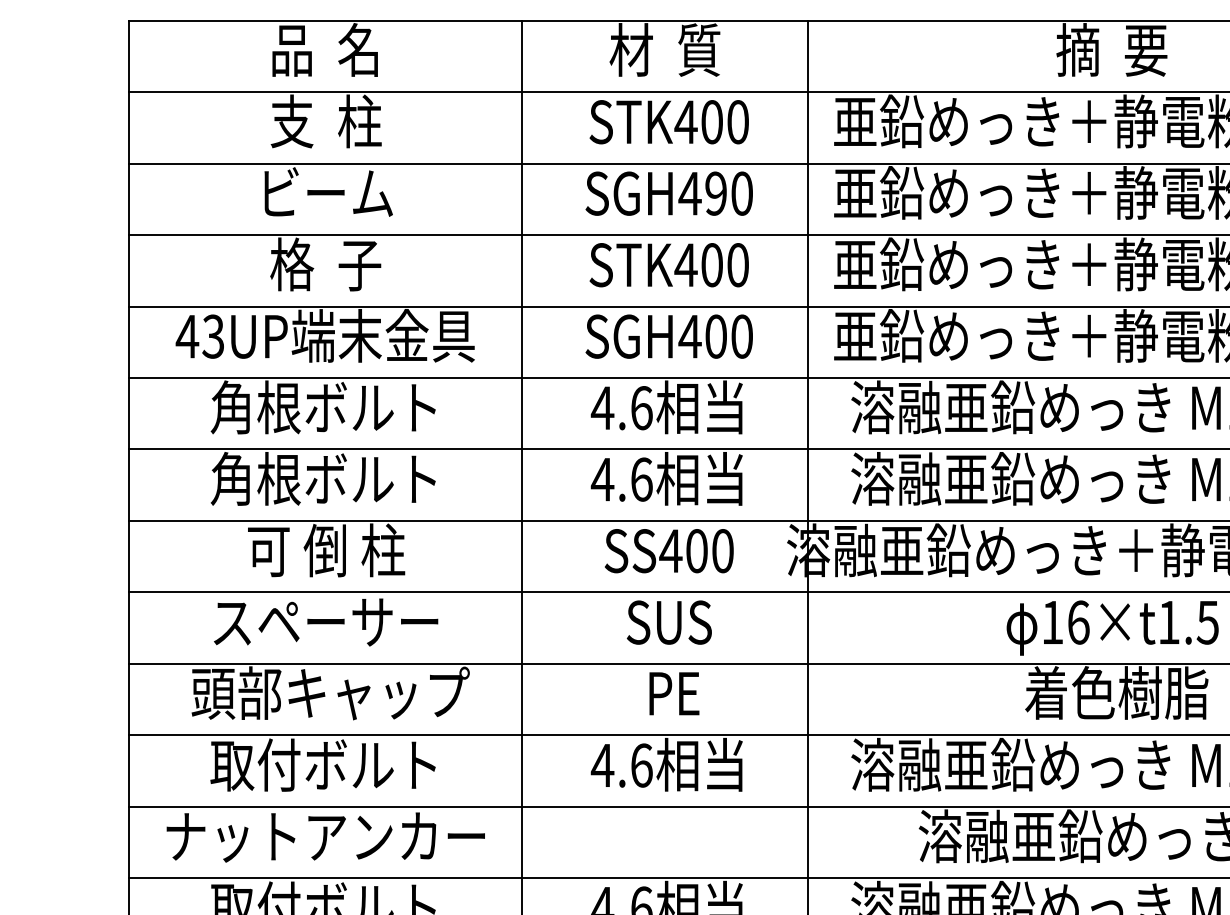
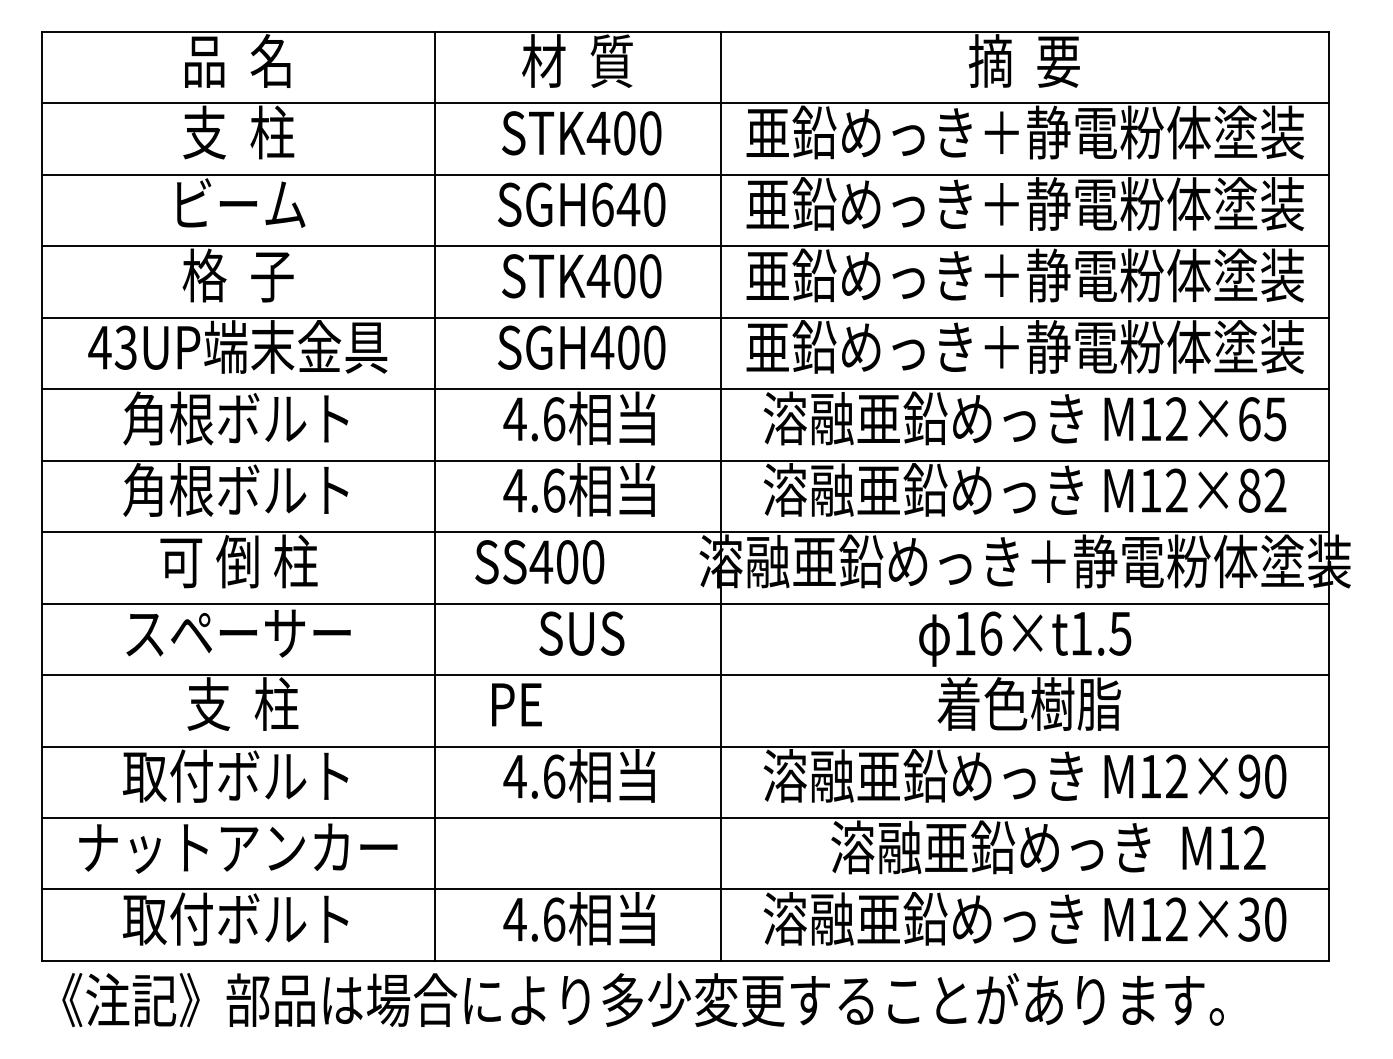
text: (703, 193) -> (615, 204), SGH490 -> SGH640
text: (669, 551) -> (539, 562), moved
text: (331, 693) -> (243, 704), 頭部キャップ -> 支  柱
text: (674, 693) -> (516, 704), moved

